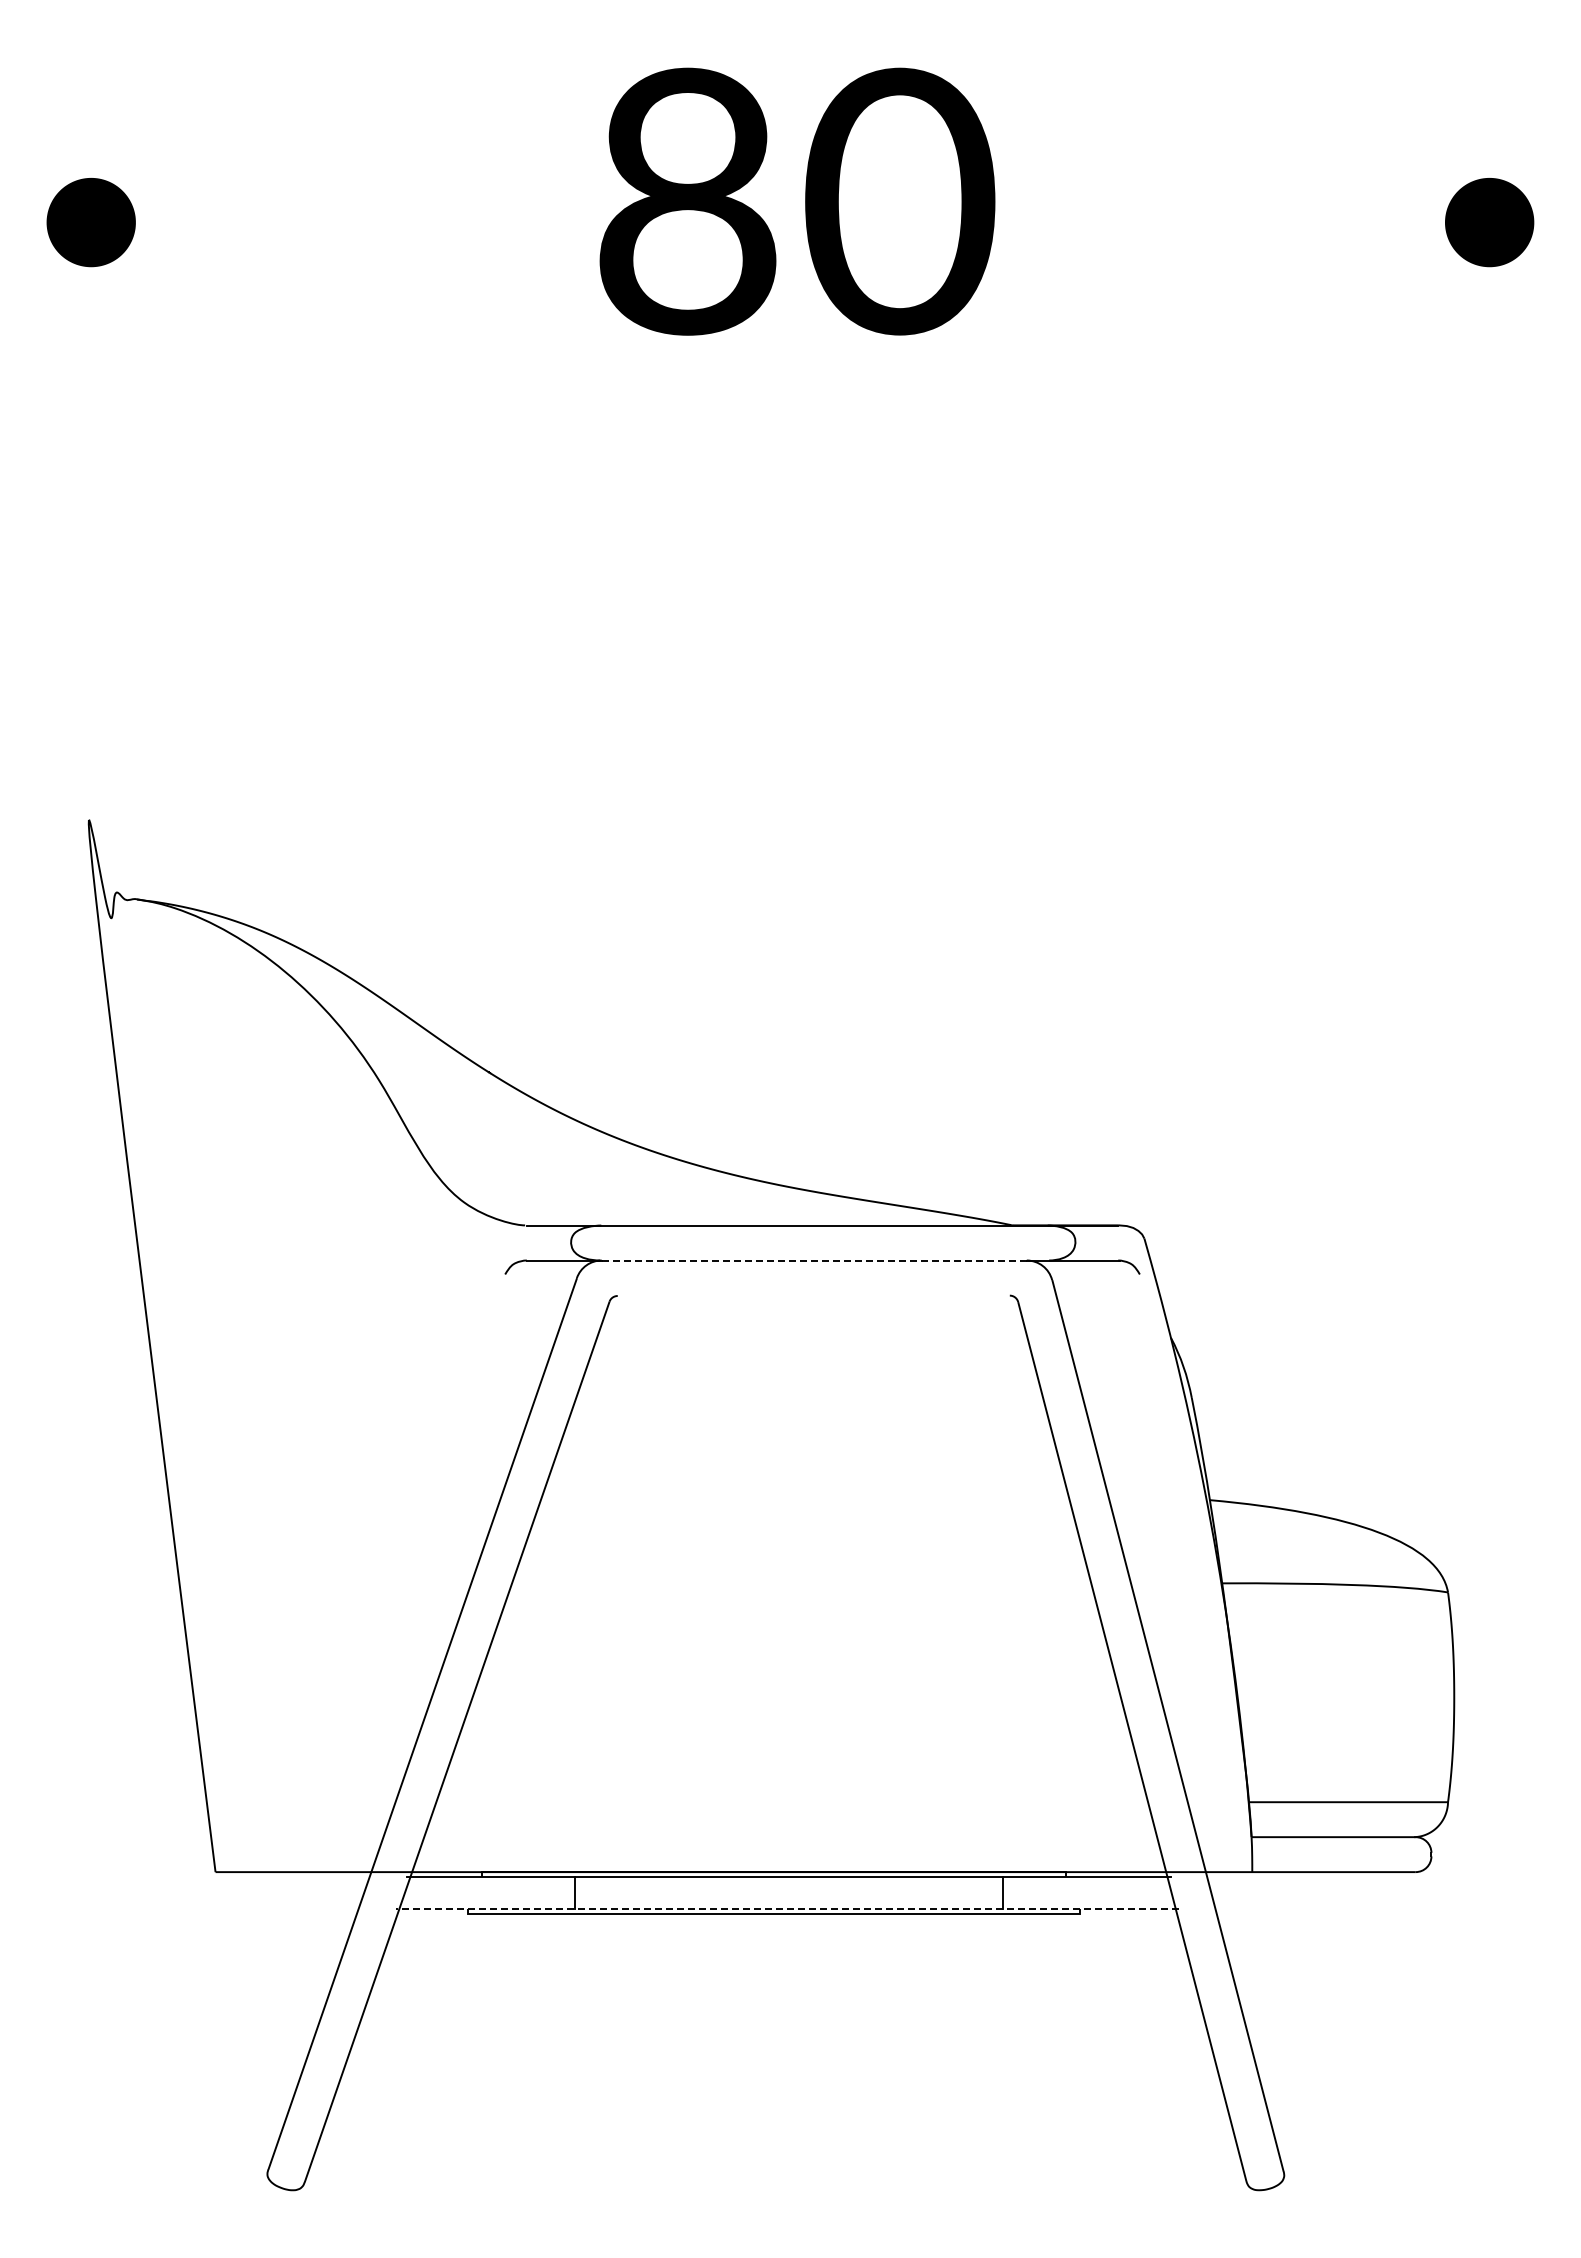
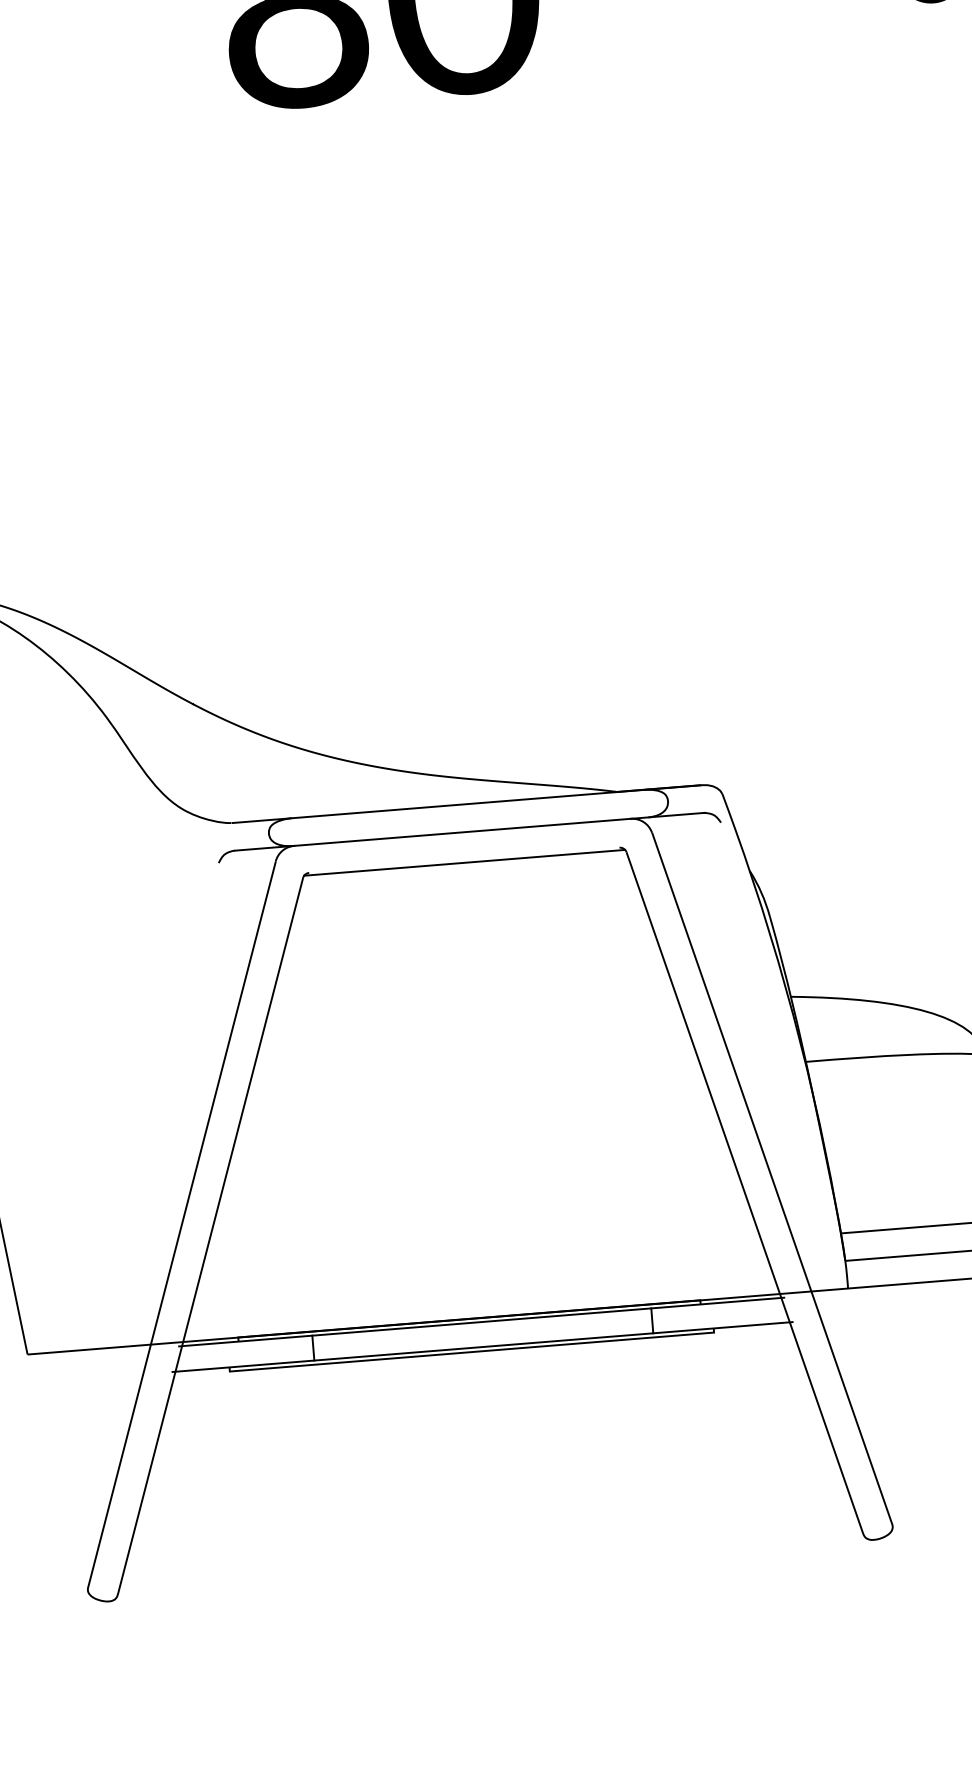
line: (814, 1260) -> (462, 832), dashed -> solid
line: (813, 1298) -> (464, 862), added
line: (787, 1908) -> (482, 1346), dashed -> solid

